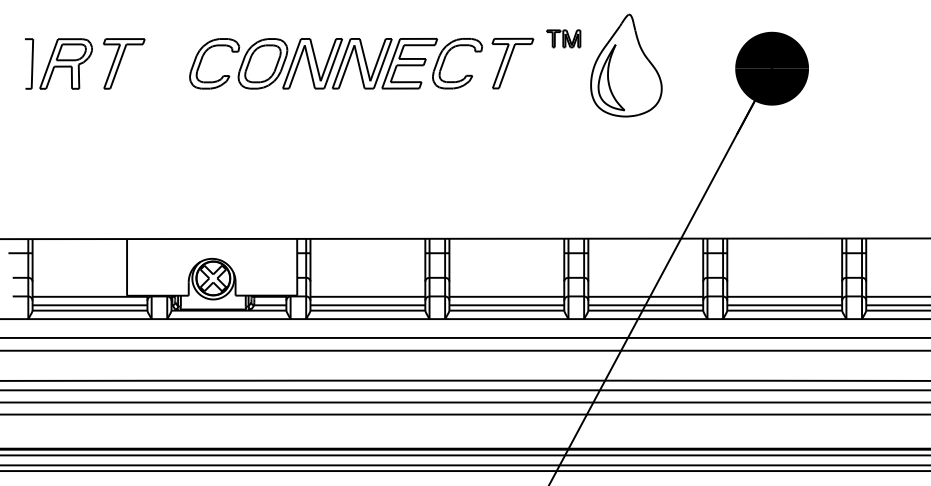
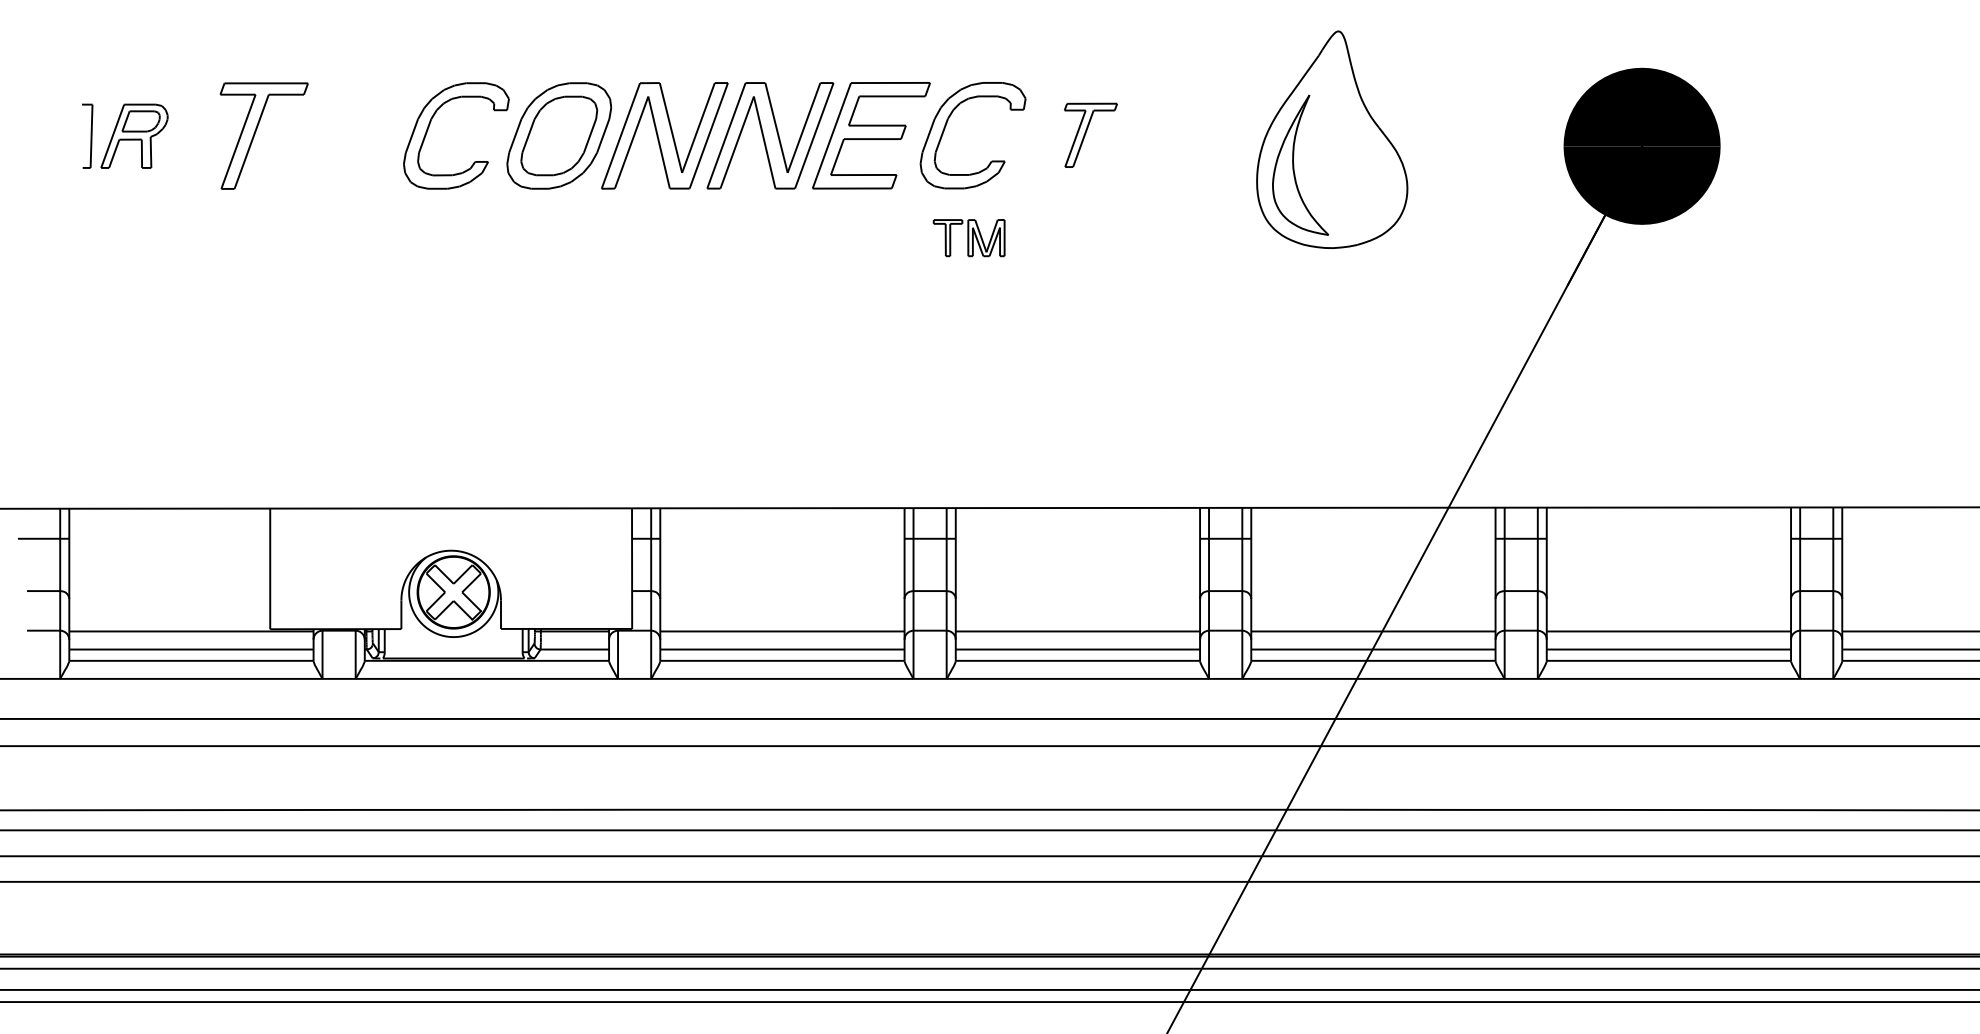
part: (563, 38) -> (968, 237), moved
part: (58, 63) -> (124, 135), size x0.6
part: (512, 63) -> (1089, 135), size x0.6

